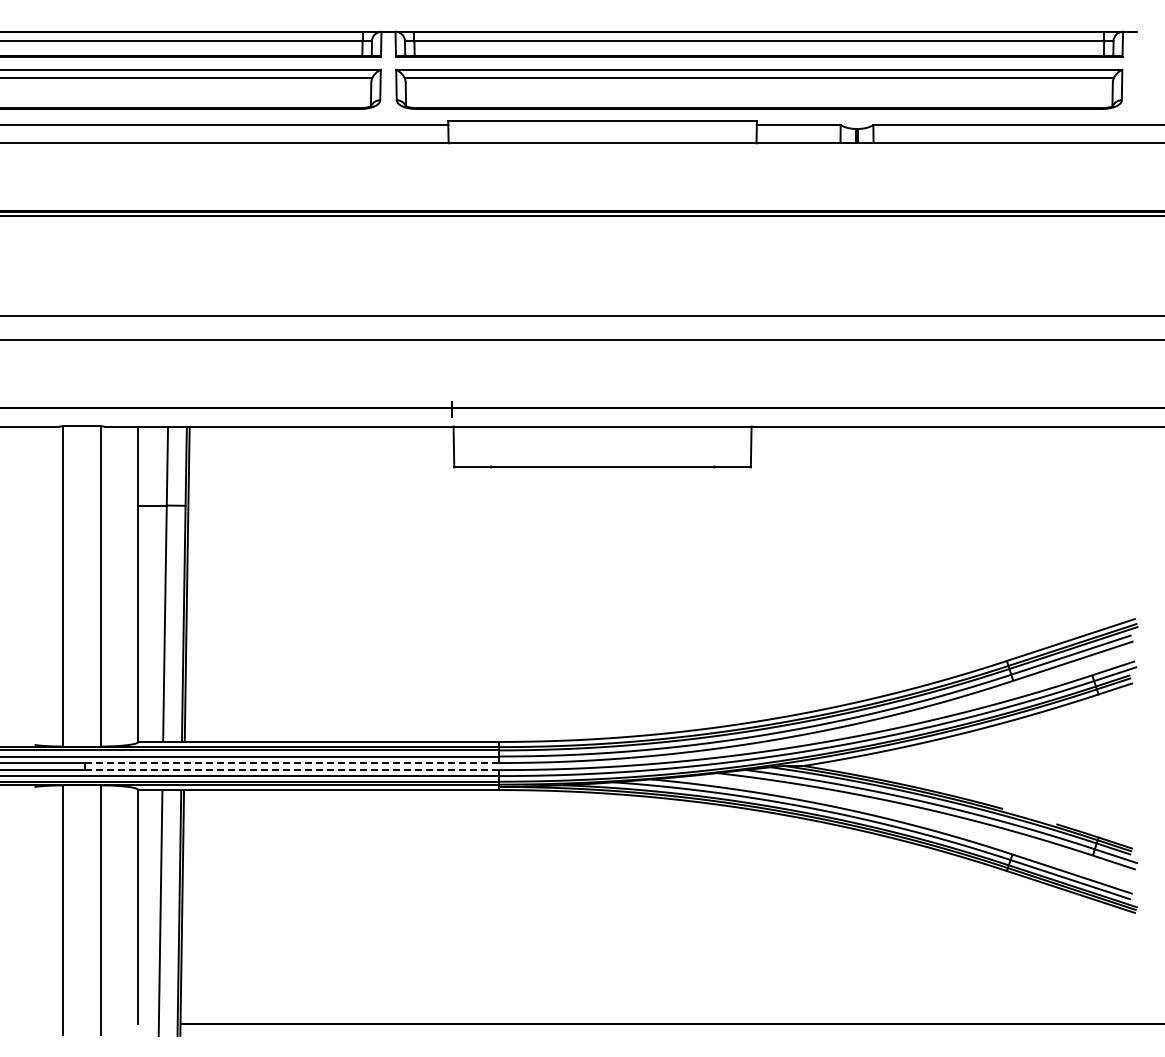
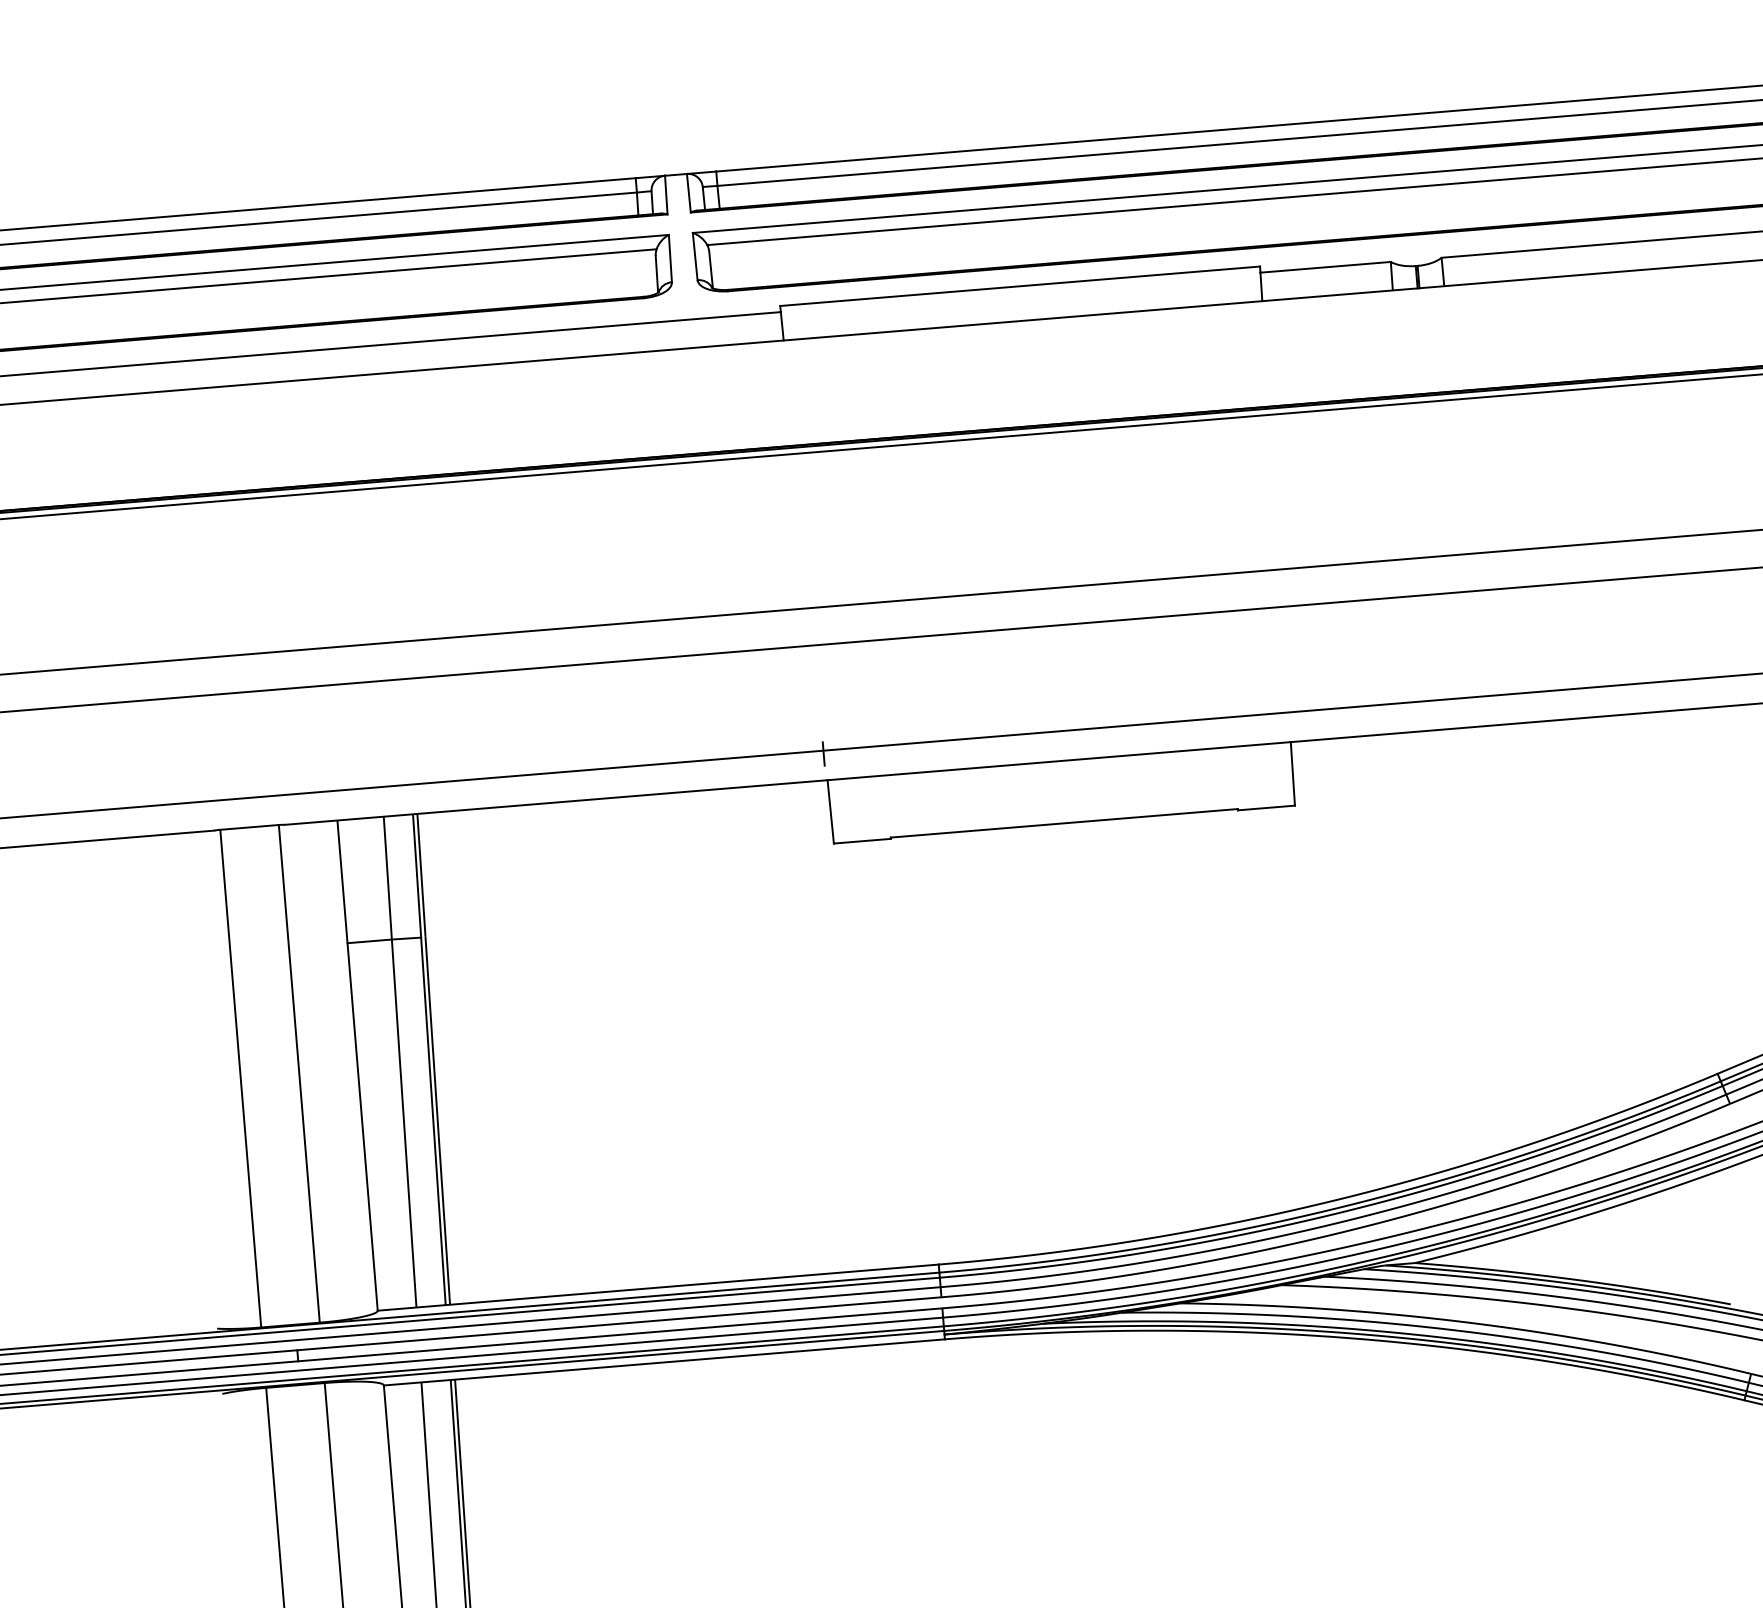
line: (291, 763) -> (618, 1324), dashed -> solid
line: (292, 770) -> (621, 1335), dashed -> solid

